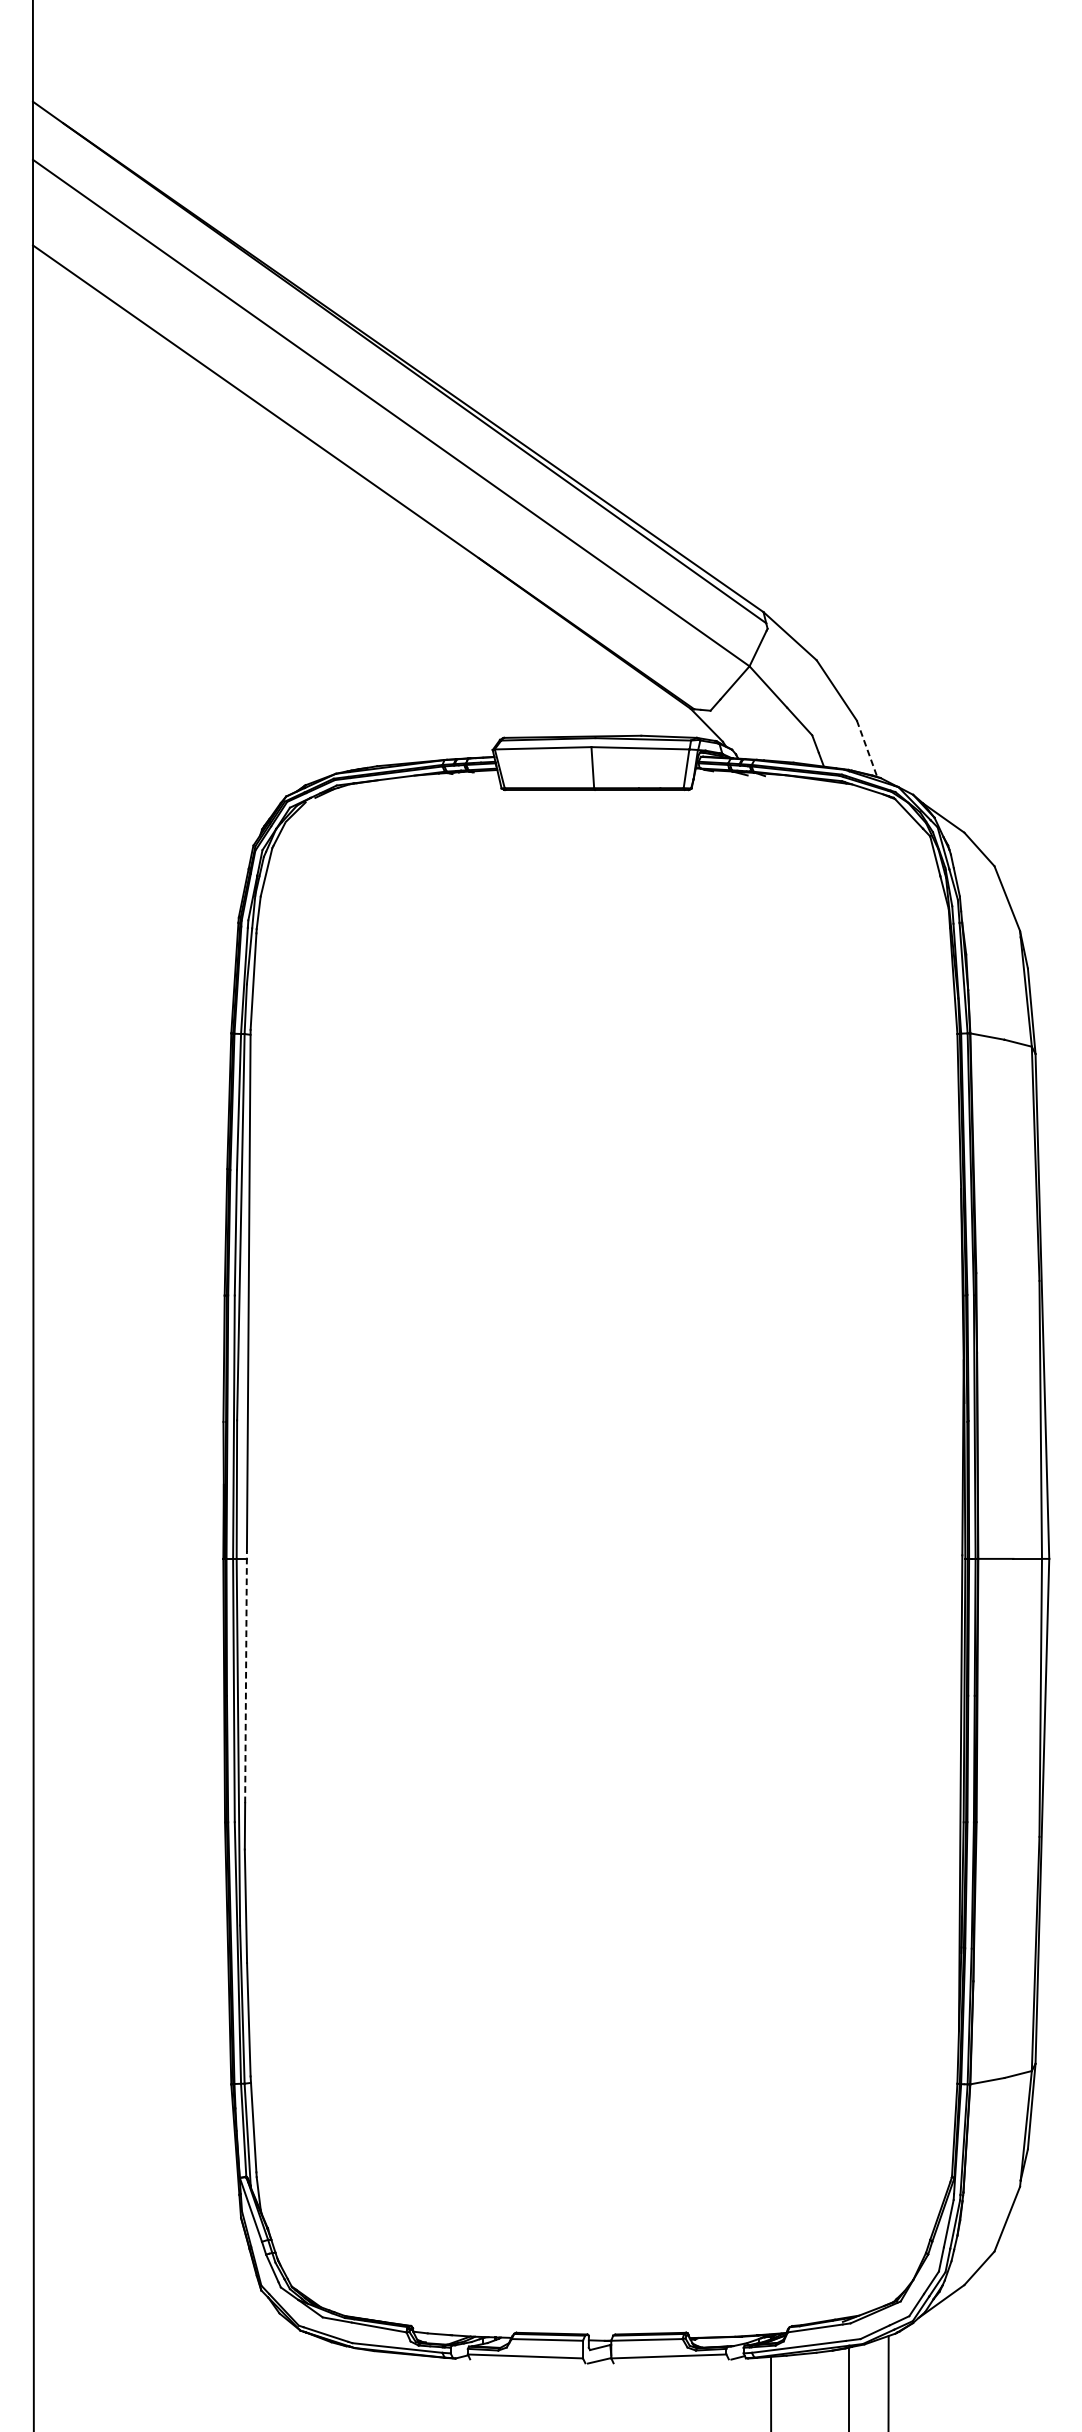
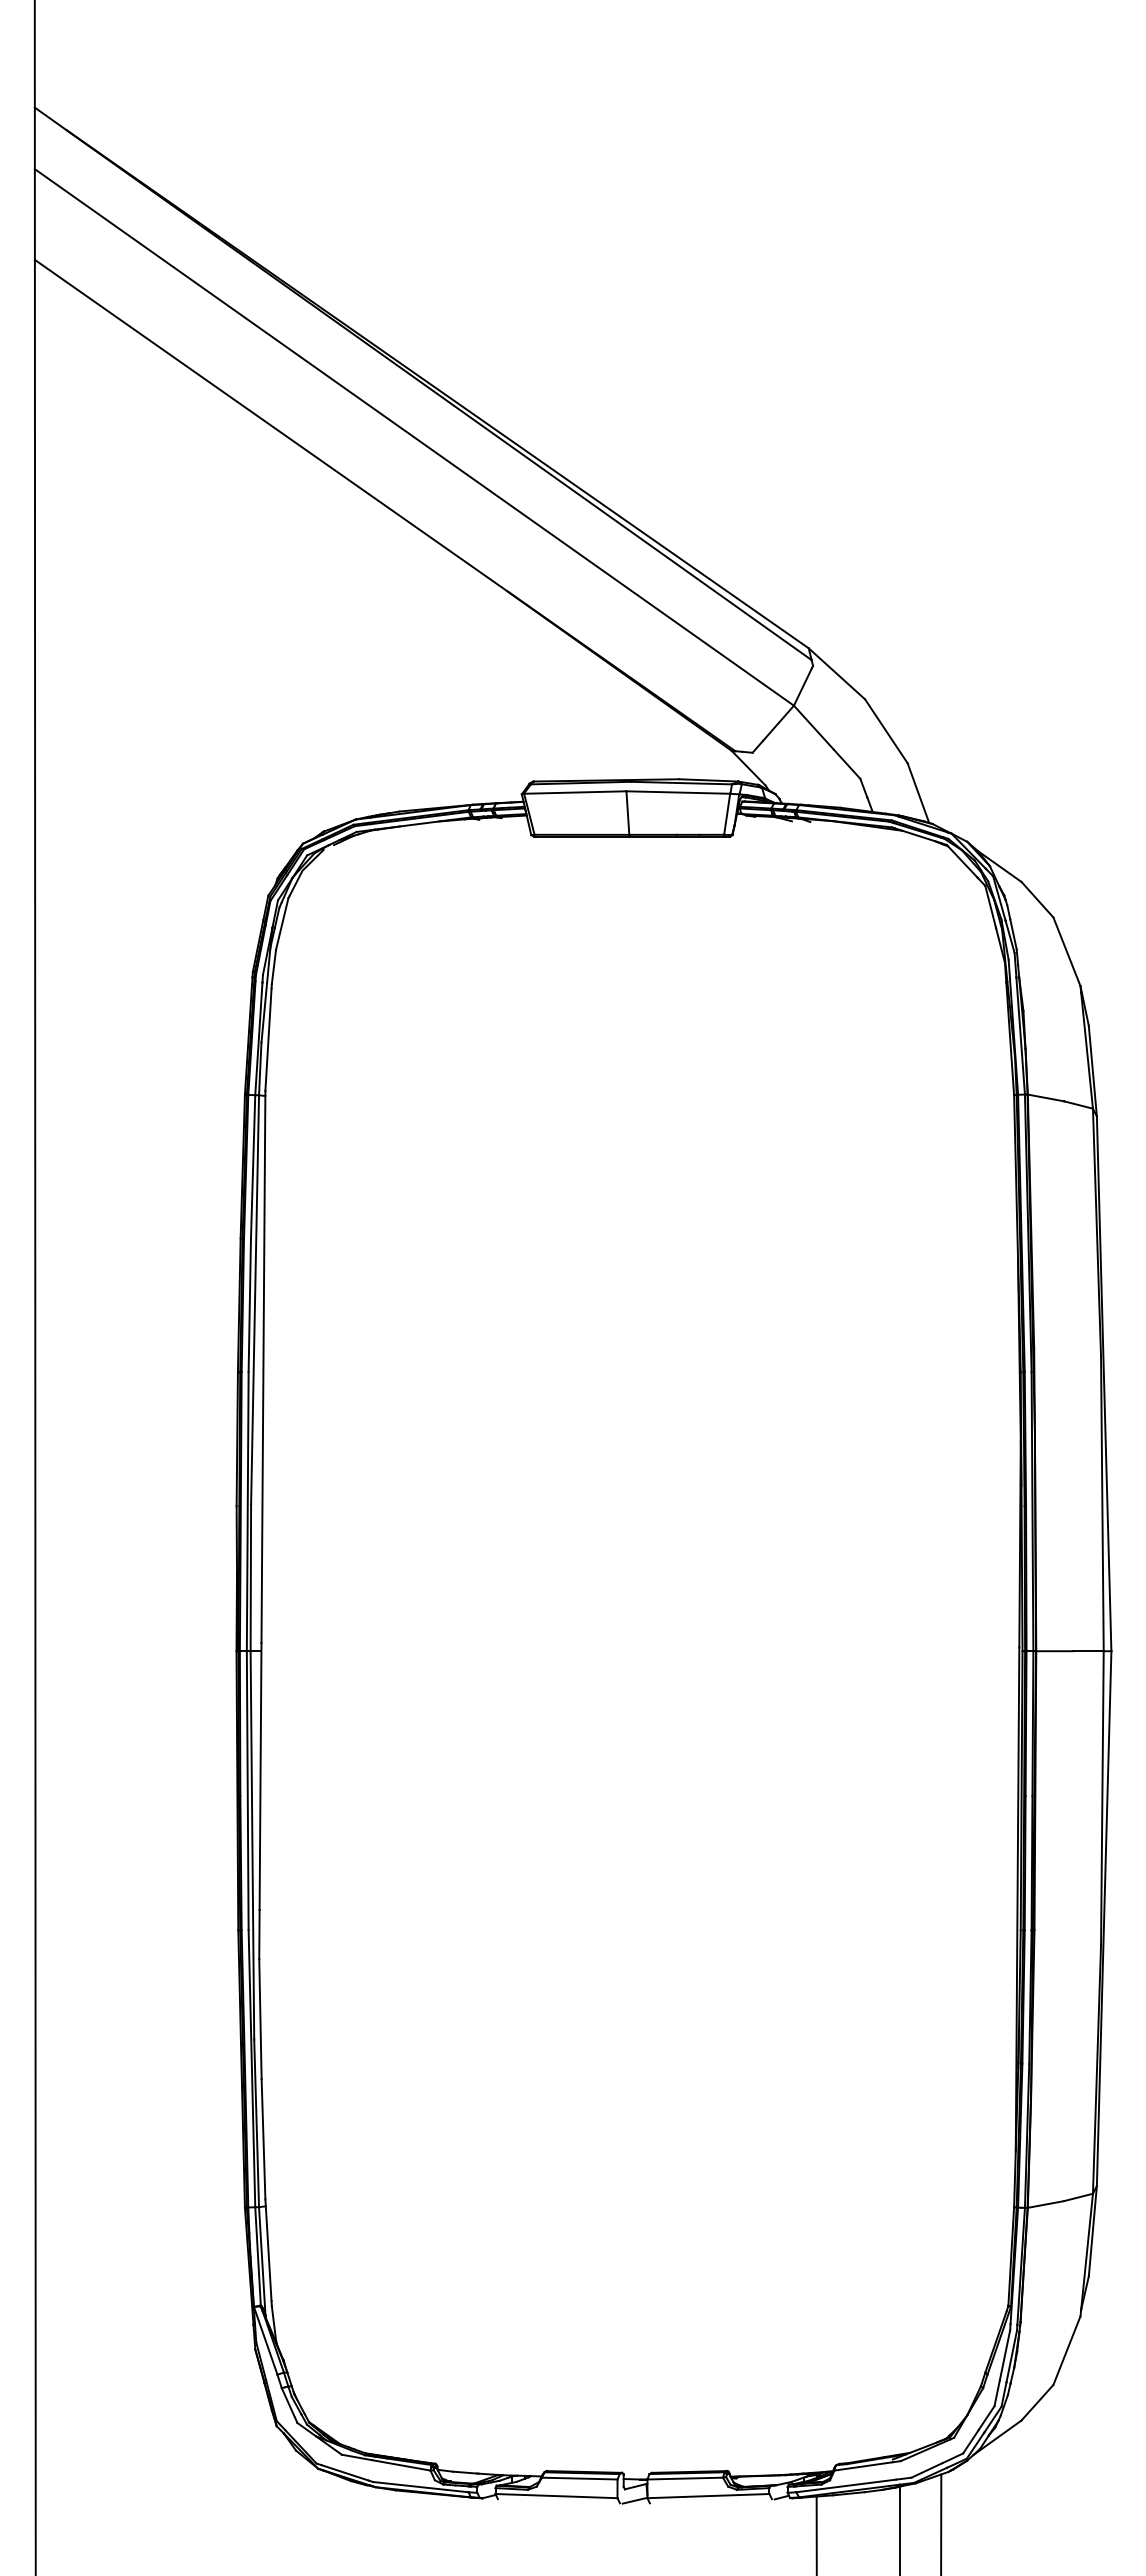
line: (867, 749) -> (918, 793), dashed -> solid
line: (246, 1677) -> (260, 1776), dashed -> solid

